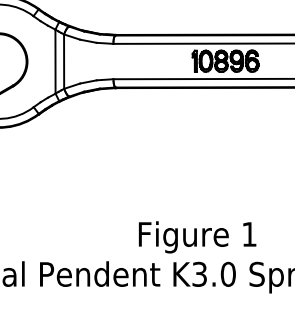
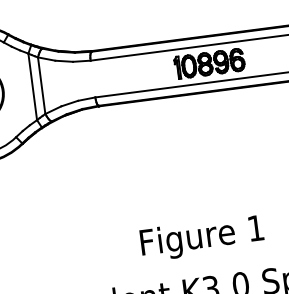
text: (197, 237) -> (202, 238), moved

